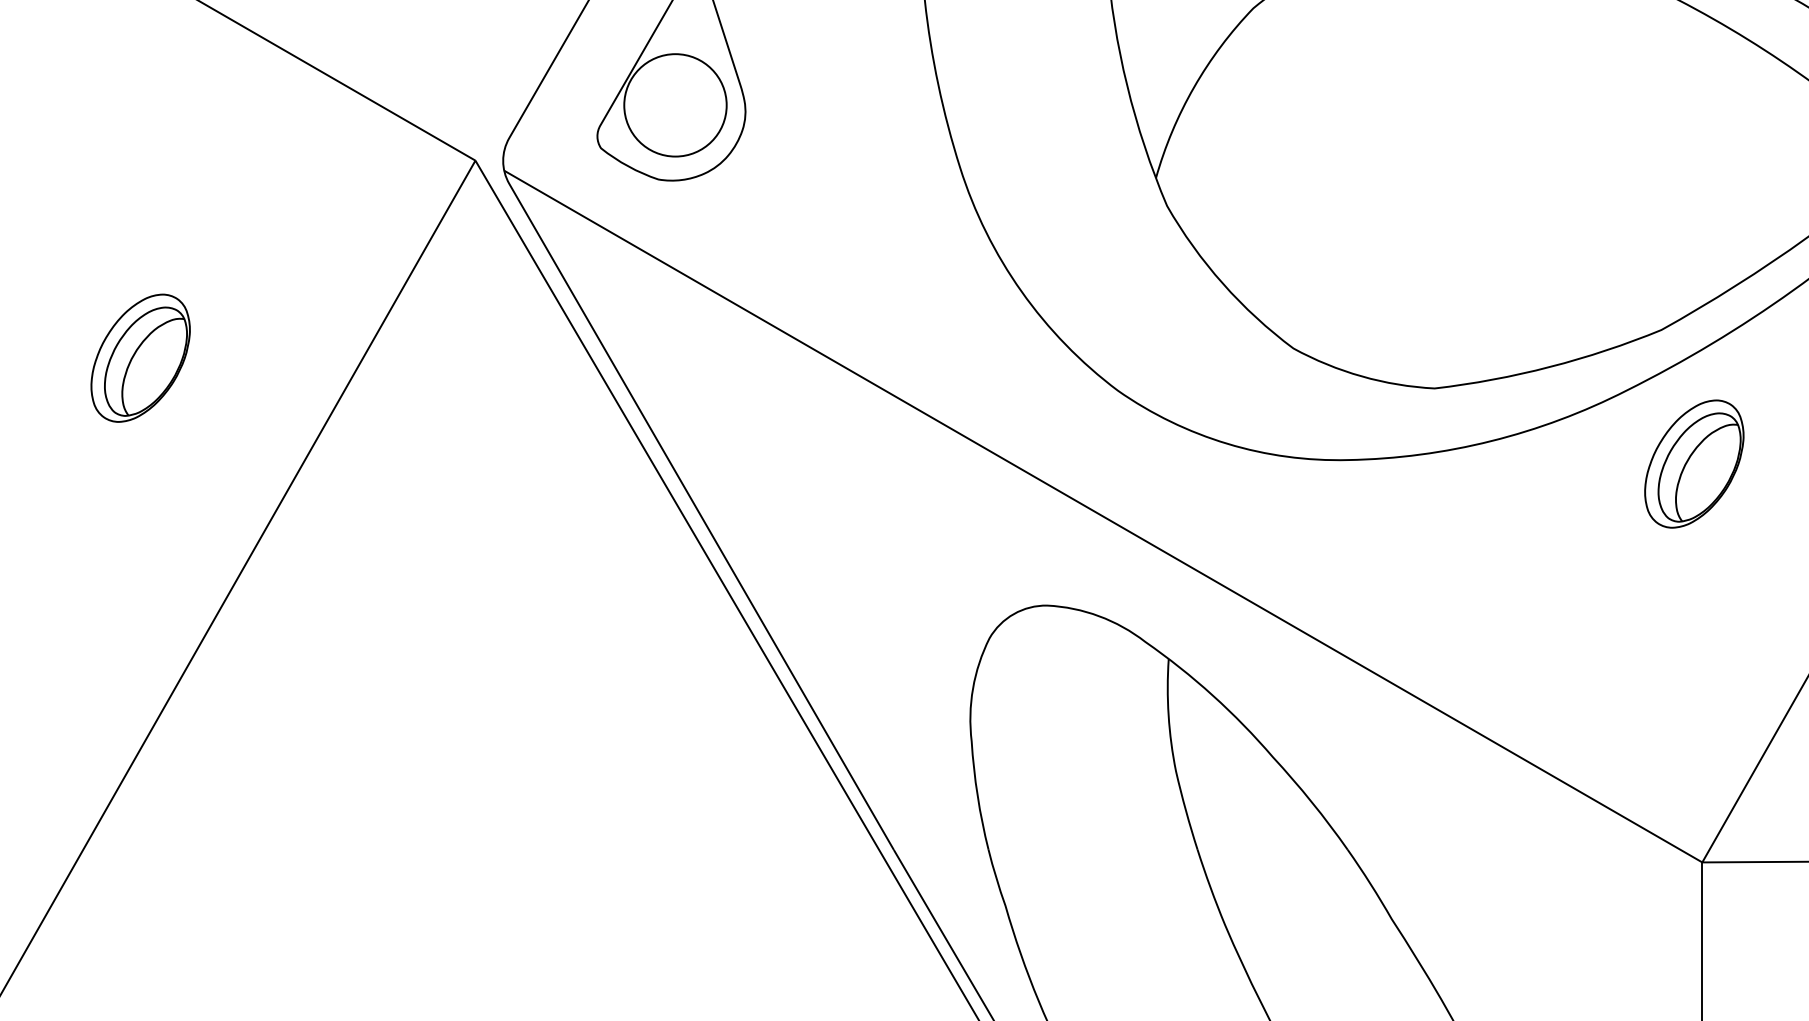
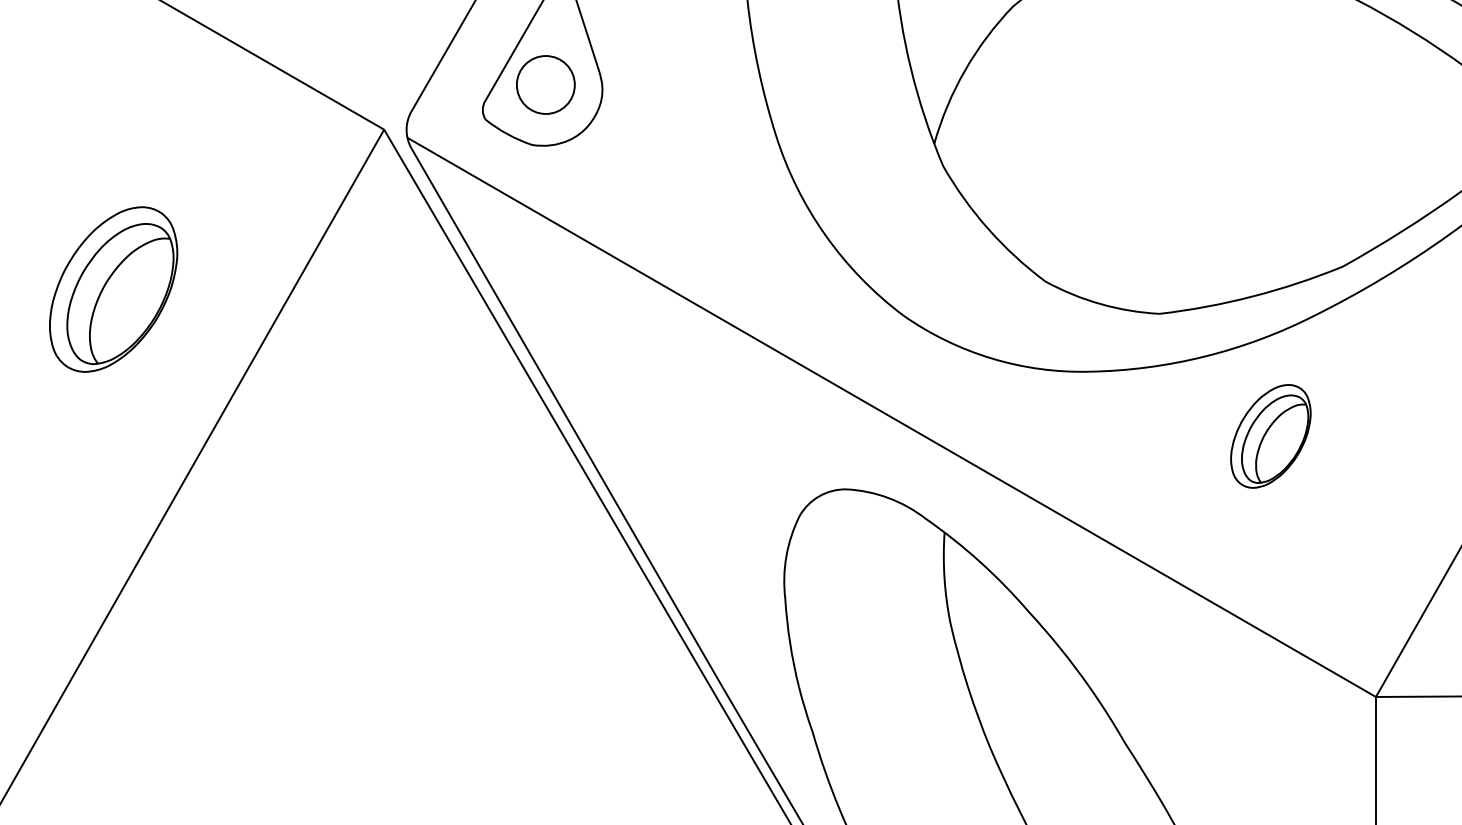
circle: (675, 105) -> (545, 85), size x0.7
part: (140, 357) -> (113, 288), size x1.6
part: (1694, 463) -> (1271, 435), moved

